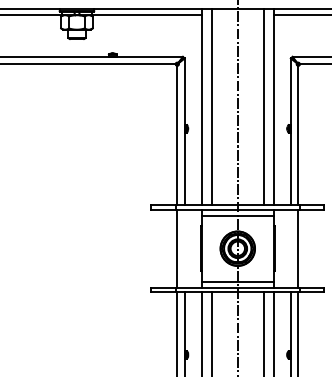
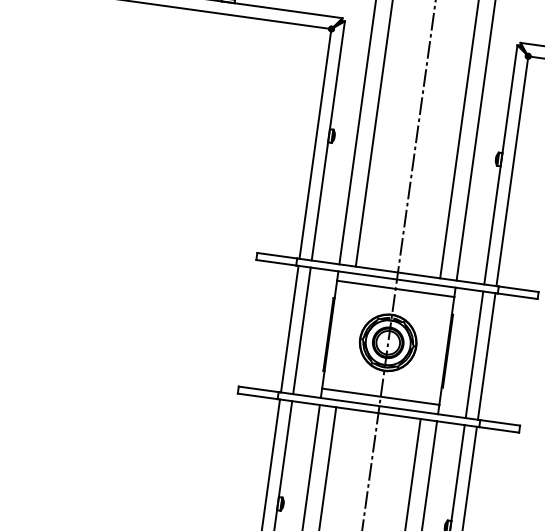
line: (184, 248) -> (301, 330), added
line: (290, 248) -> (474, 354), added

